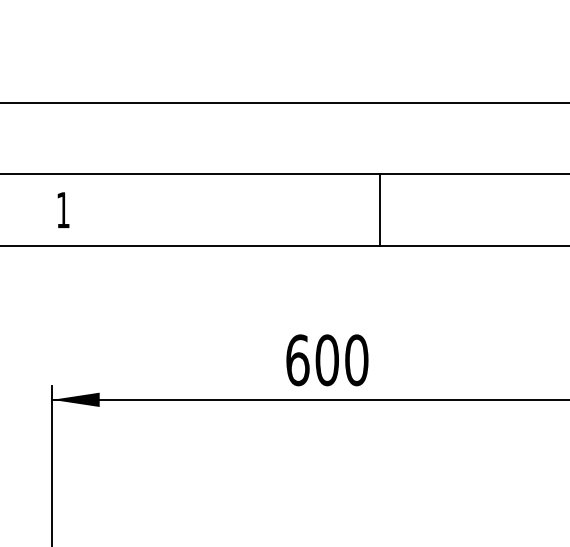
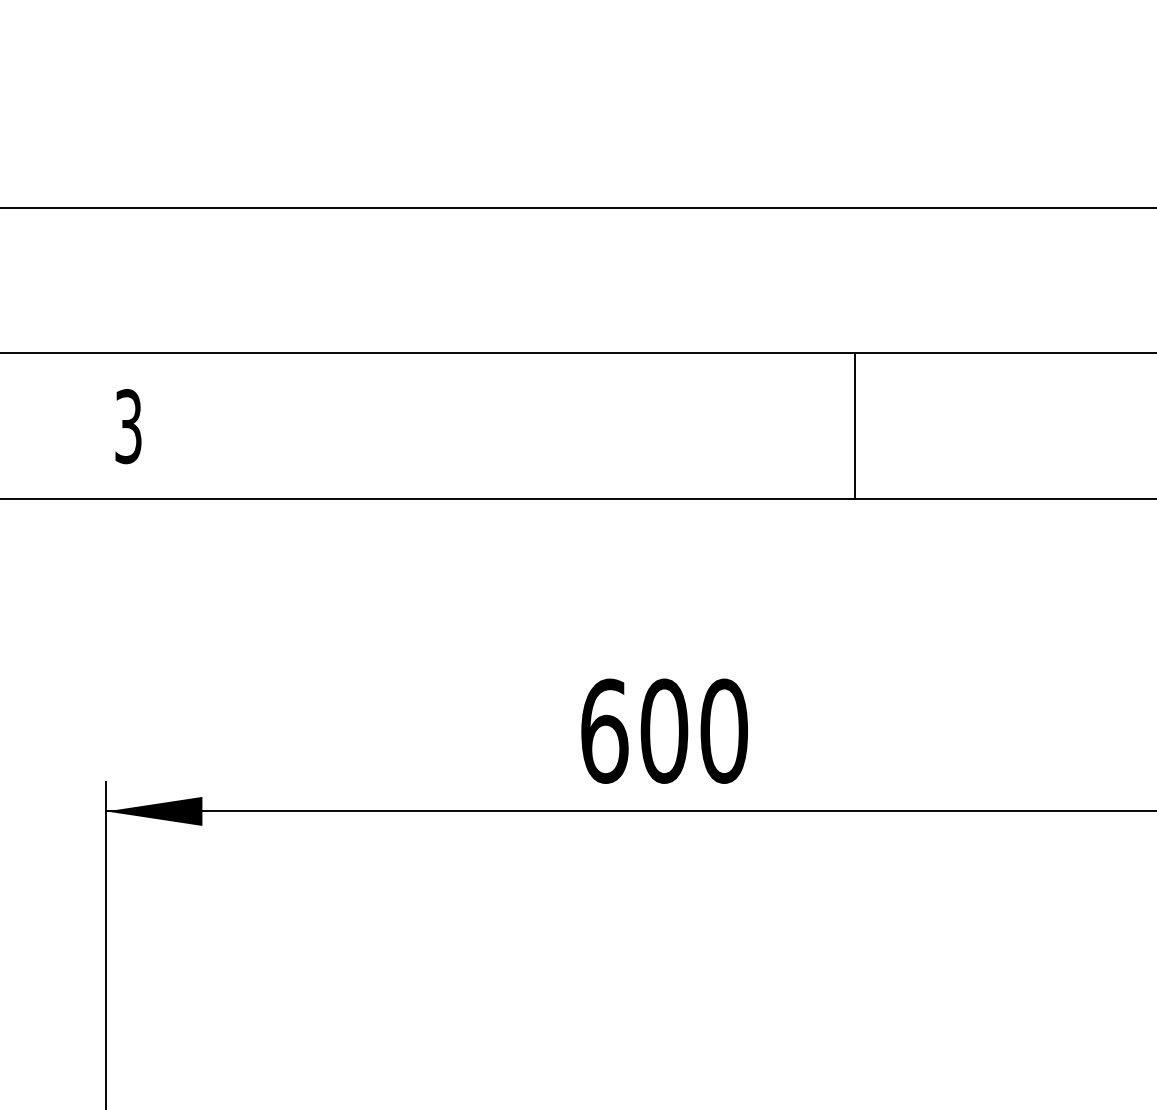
text: (62, 209) -> (126, 425), 1 -> 3
line: (380, 209) -> (855, 425), moved

